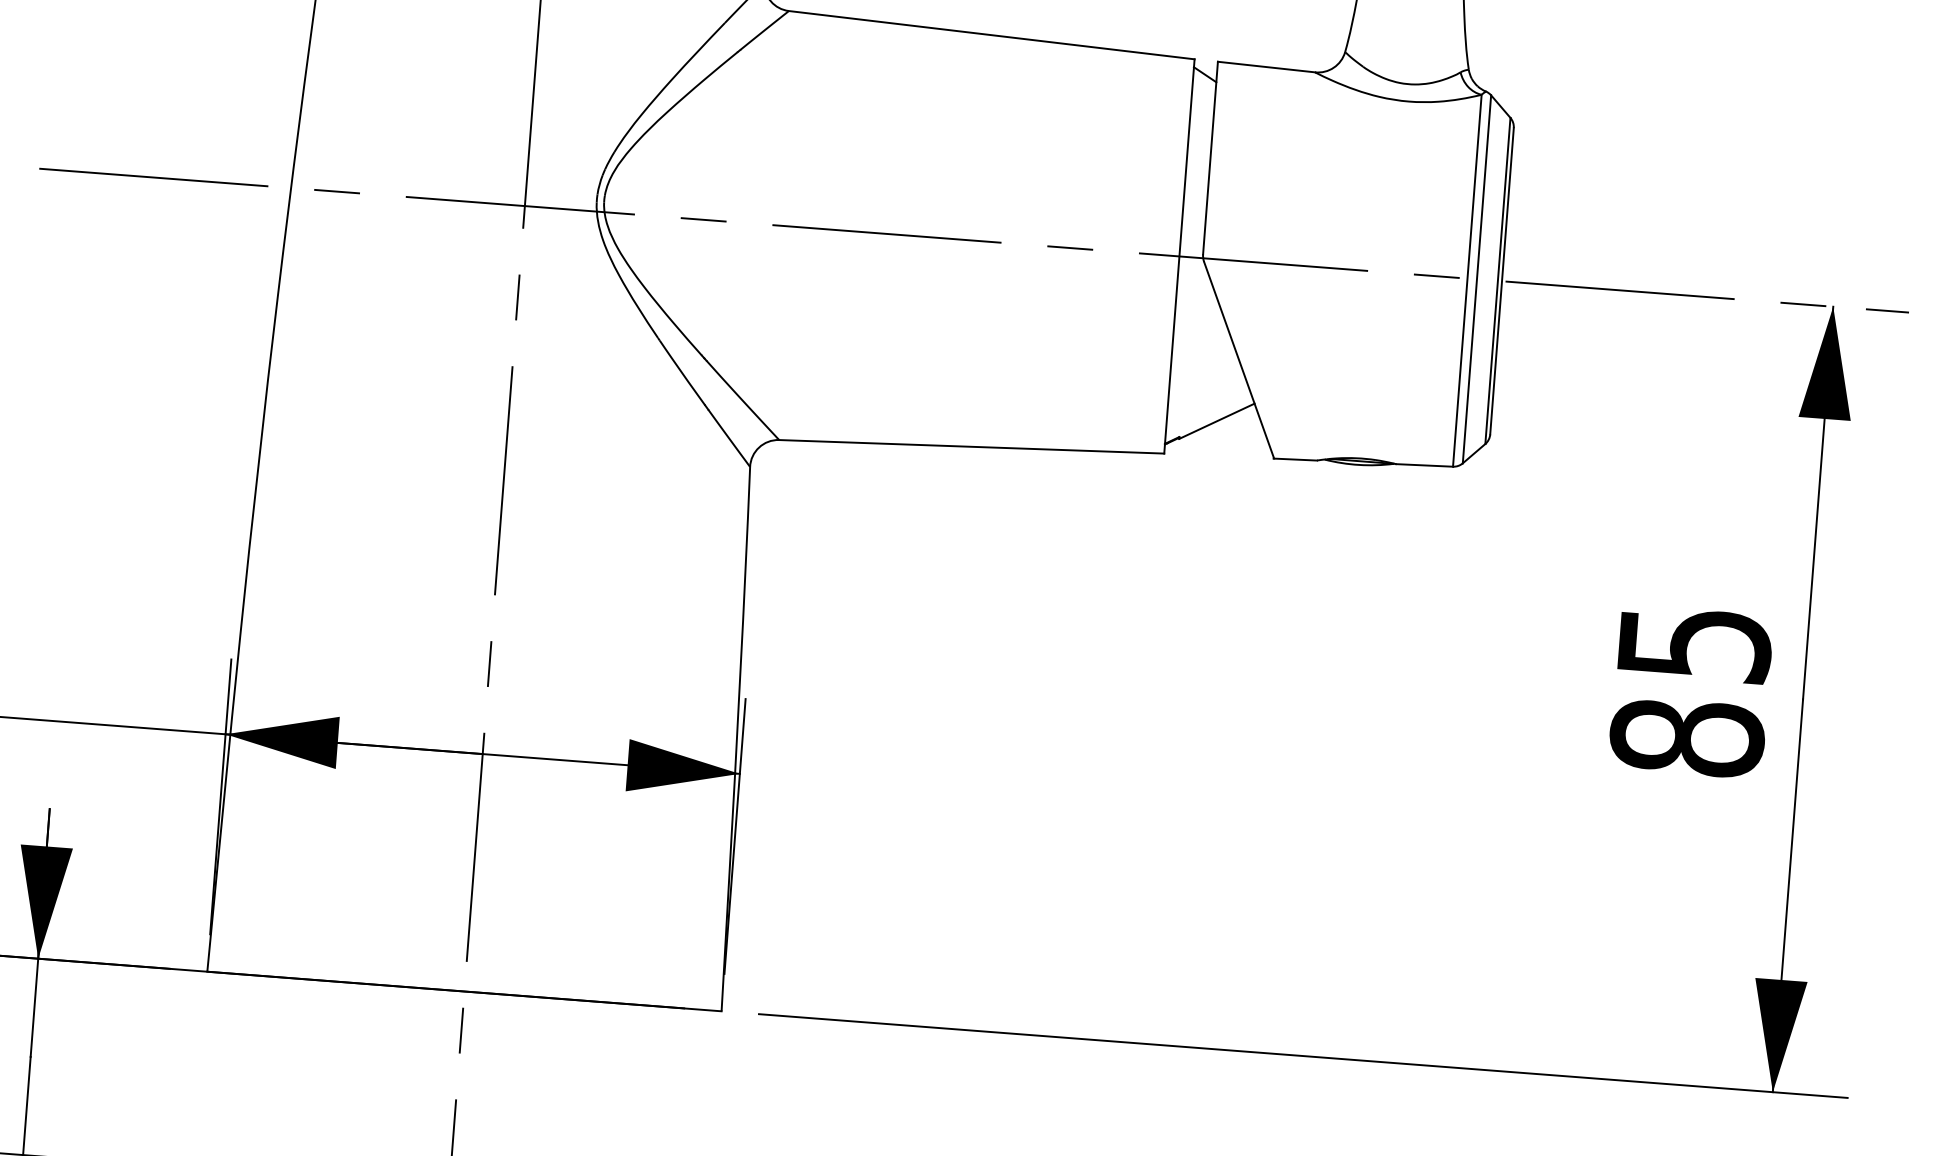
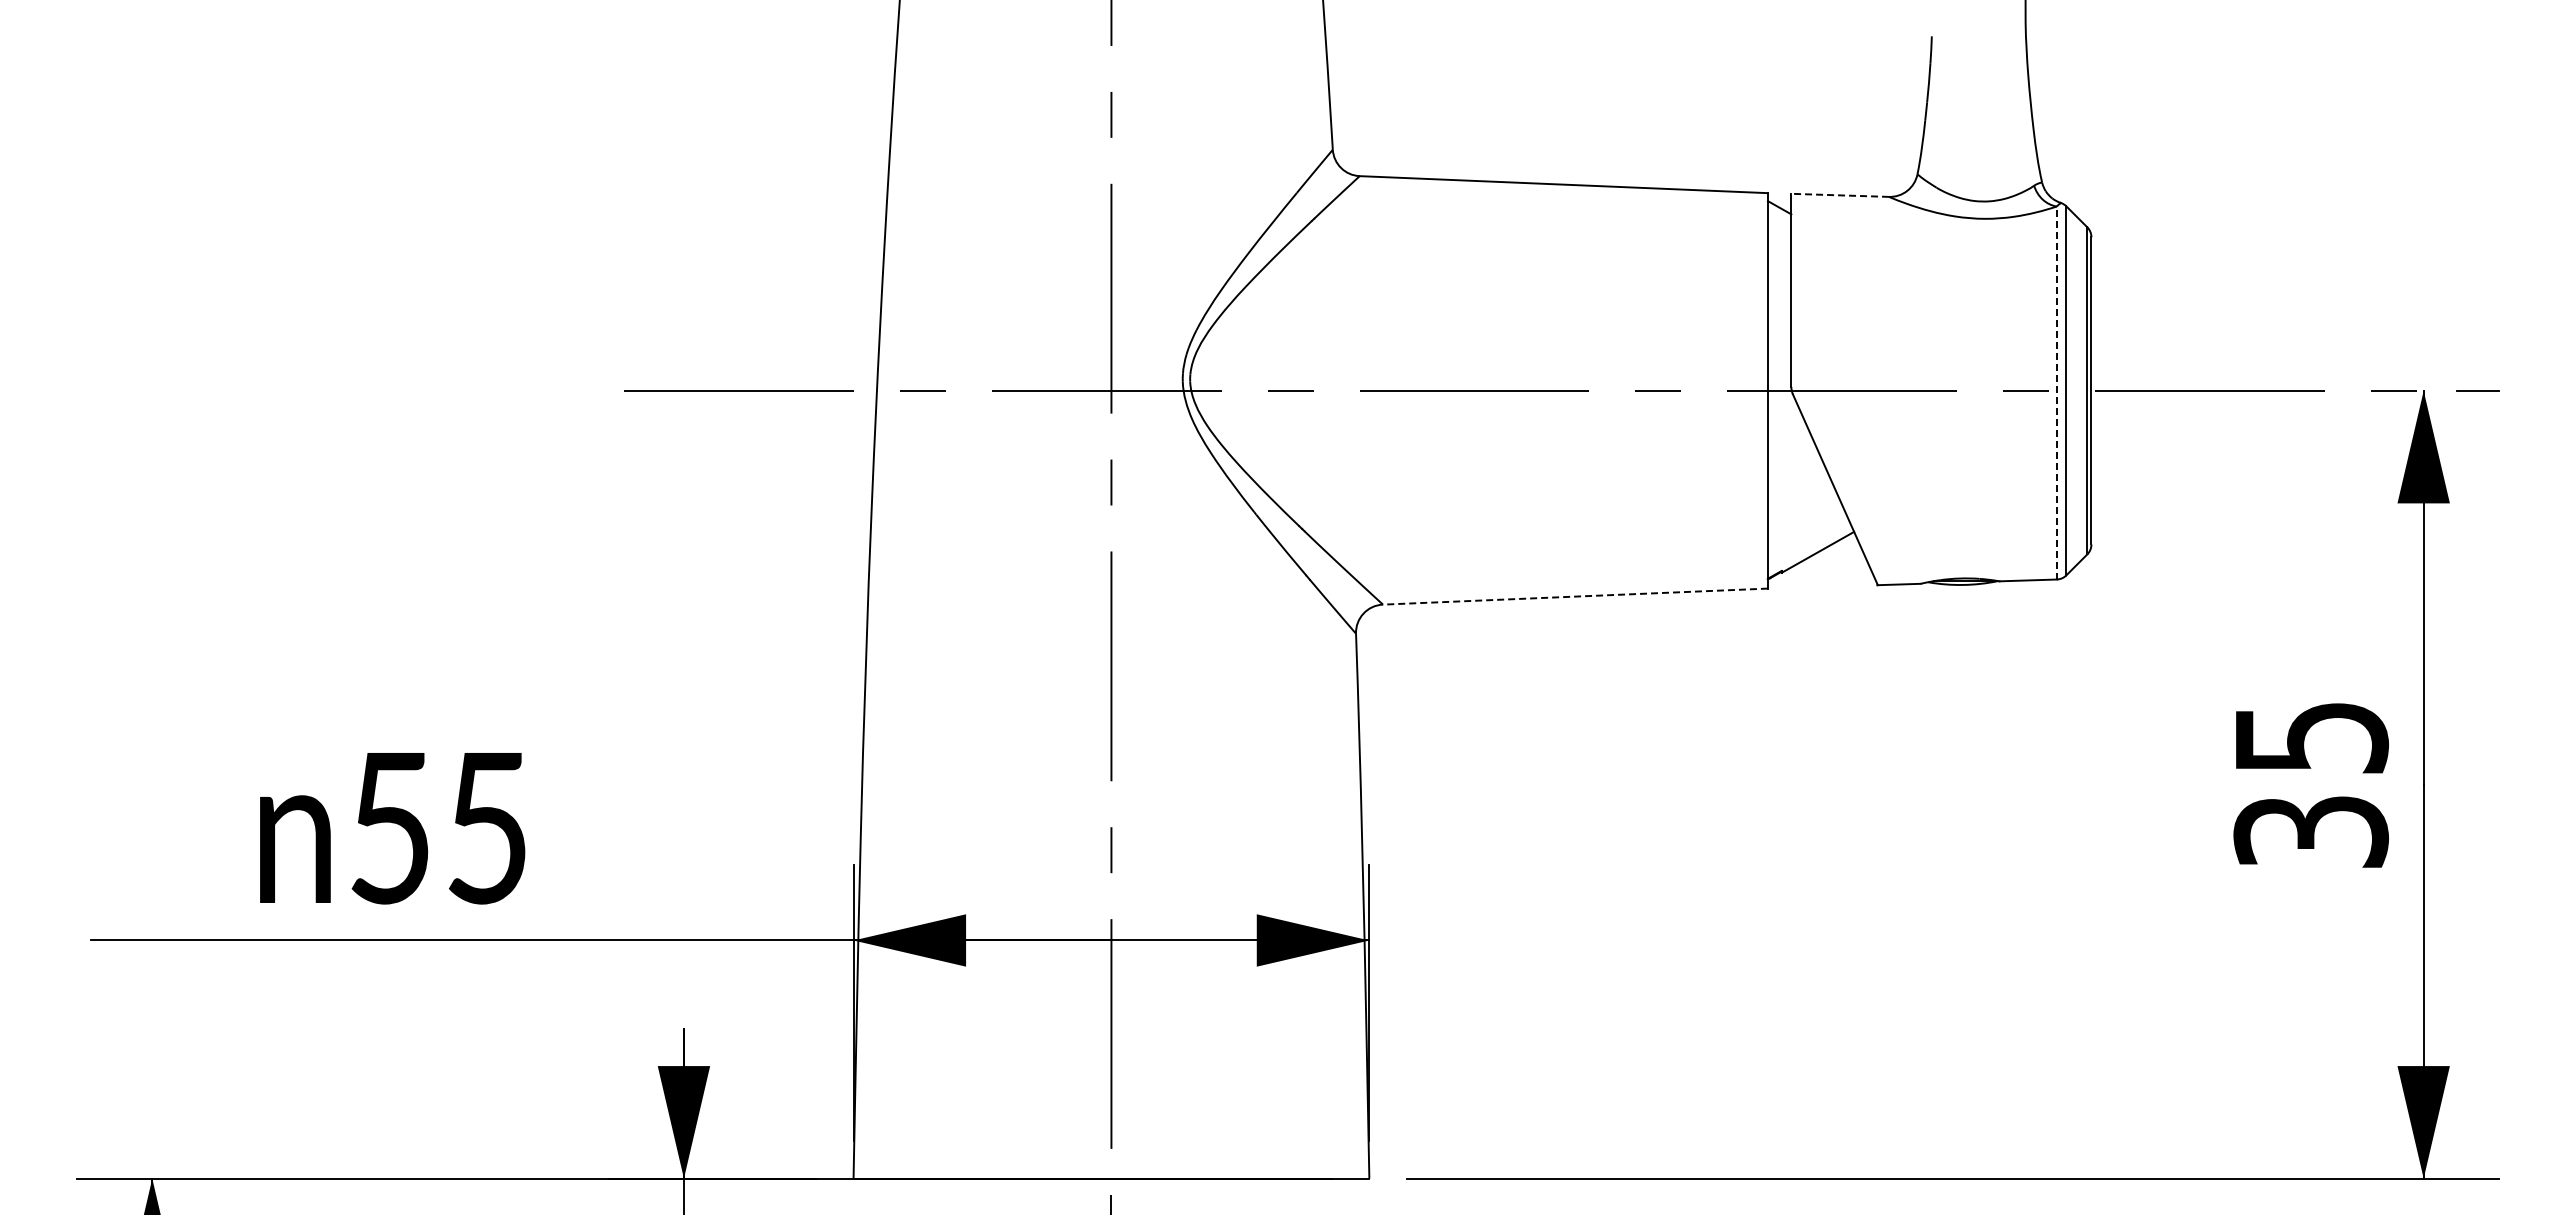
line: (1266, 67) -> (1840, 195), solid -> dashed
line: (1467, 280) -> (2056, 392), solid -> dashed
line: (971, 446) -> (1575, 596), solid -> dashed
text: (1686, 737) -> (2310, 831), 85 -> 35

